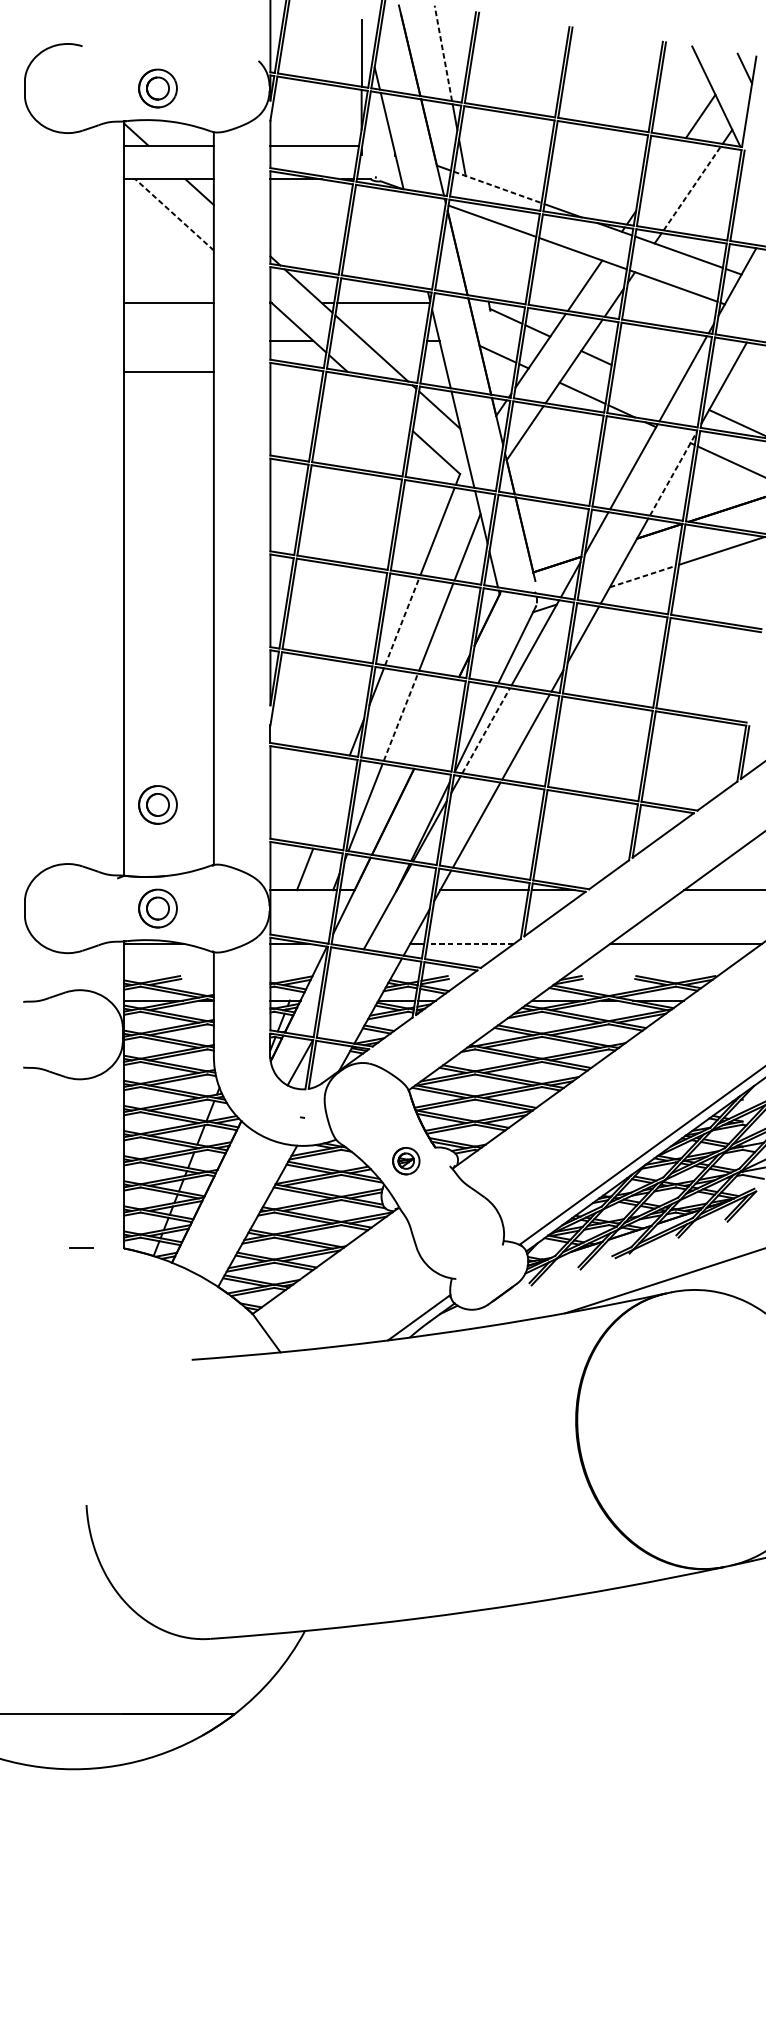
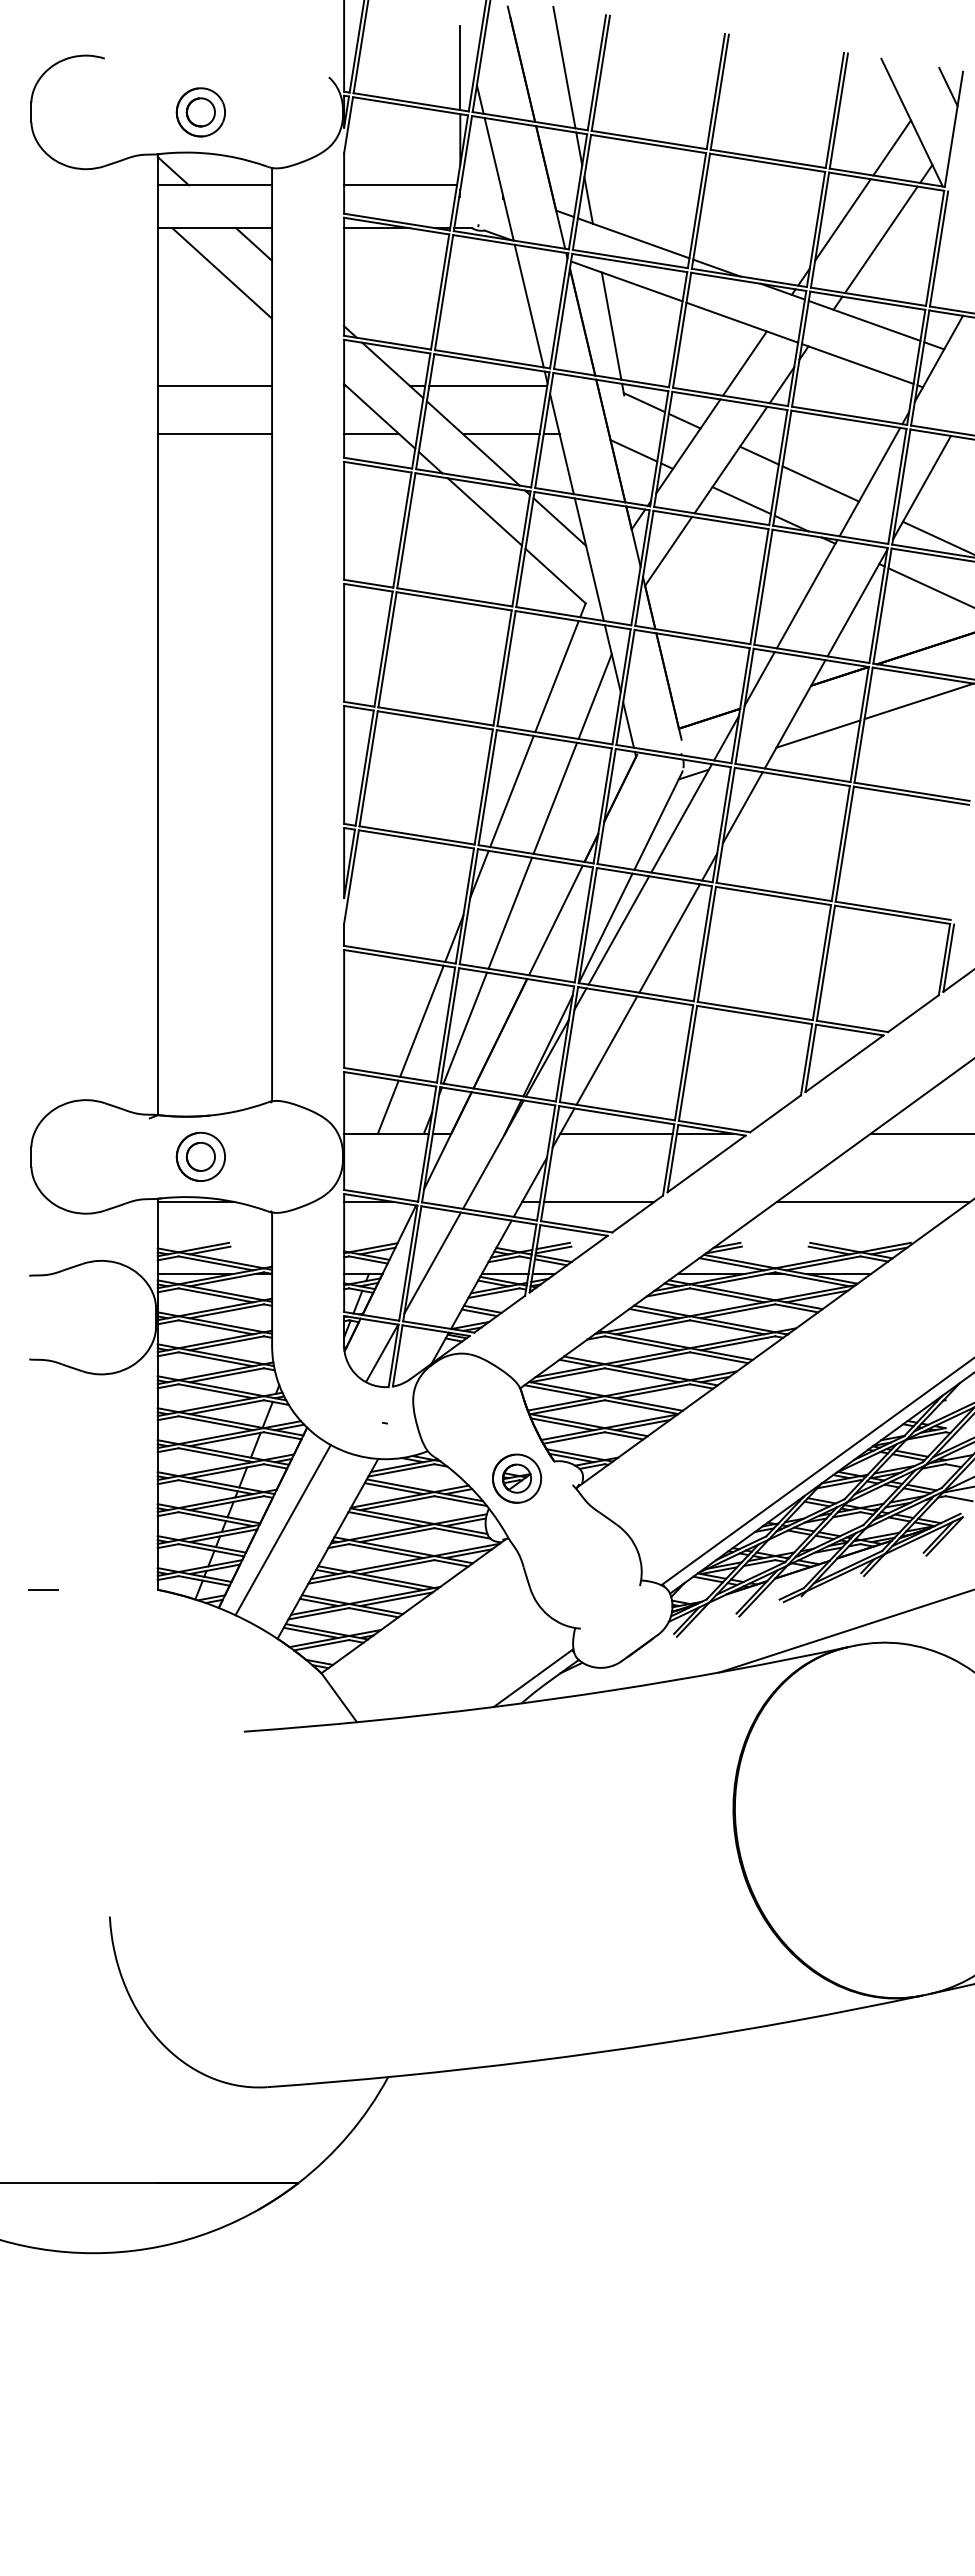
line: (443, 53) -> (564, 67), dashed -> solid
line: (661, 172) -> (842, 219), added
line: (498, 187) -> (634, 238), dashed -> solid
line: (692, 188) -> (881, 239), dashed -> solid
line: (174, 215) -> (221, 273), dashed -> solid
line: (415, 240) -> (528, 305), added
line: (480, 255) -> (611, 325), added
line: (393, 340) -> (500, 433), added
line: (168, 372) -> (214, 433), moved
line: (644, 379) -> (820, 483), added
line: (380, 401) -> (484, 511), added
line: (673, 473) -> (857, 602), dashed -> solid
line: (642, 576) -> (818, 733), dashed -> solid
line: (401, 621) -> (511, 791), dashed -> solid
line: (401, 717) -> (510, 913), dashed -> solid
line: (436, 722) -> (555, 920), added
line: (486, 730) -> (619, 930), dashed -> solid
line: (331, 801) -> (421, 1020), added
part: (157, 804) -> (200, 1024), removed
line: (470, 944) -> (598, 1202), dashed -> solid
line: (339, 991) -> (432, 1262), added
part: (406, 1161) -> (517, 1478), size x1.43
line: (222, 1201) -> (282, 1530), added
line: (81, 1248) -> (43, 1589), moved

